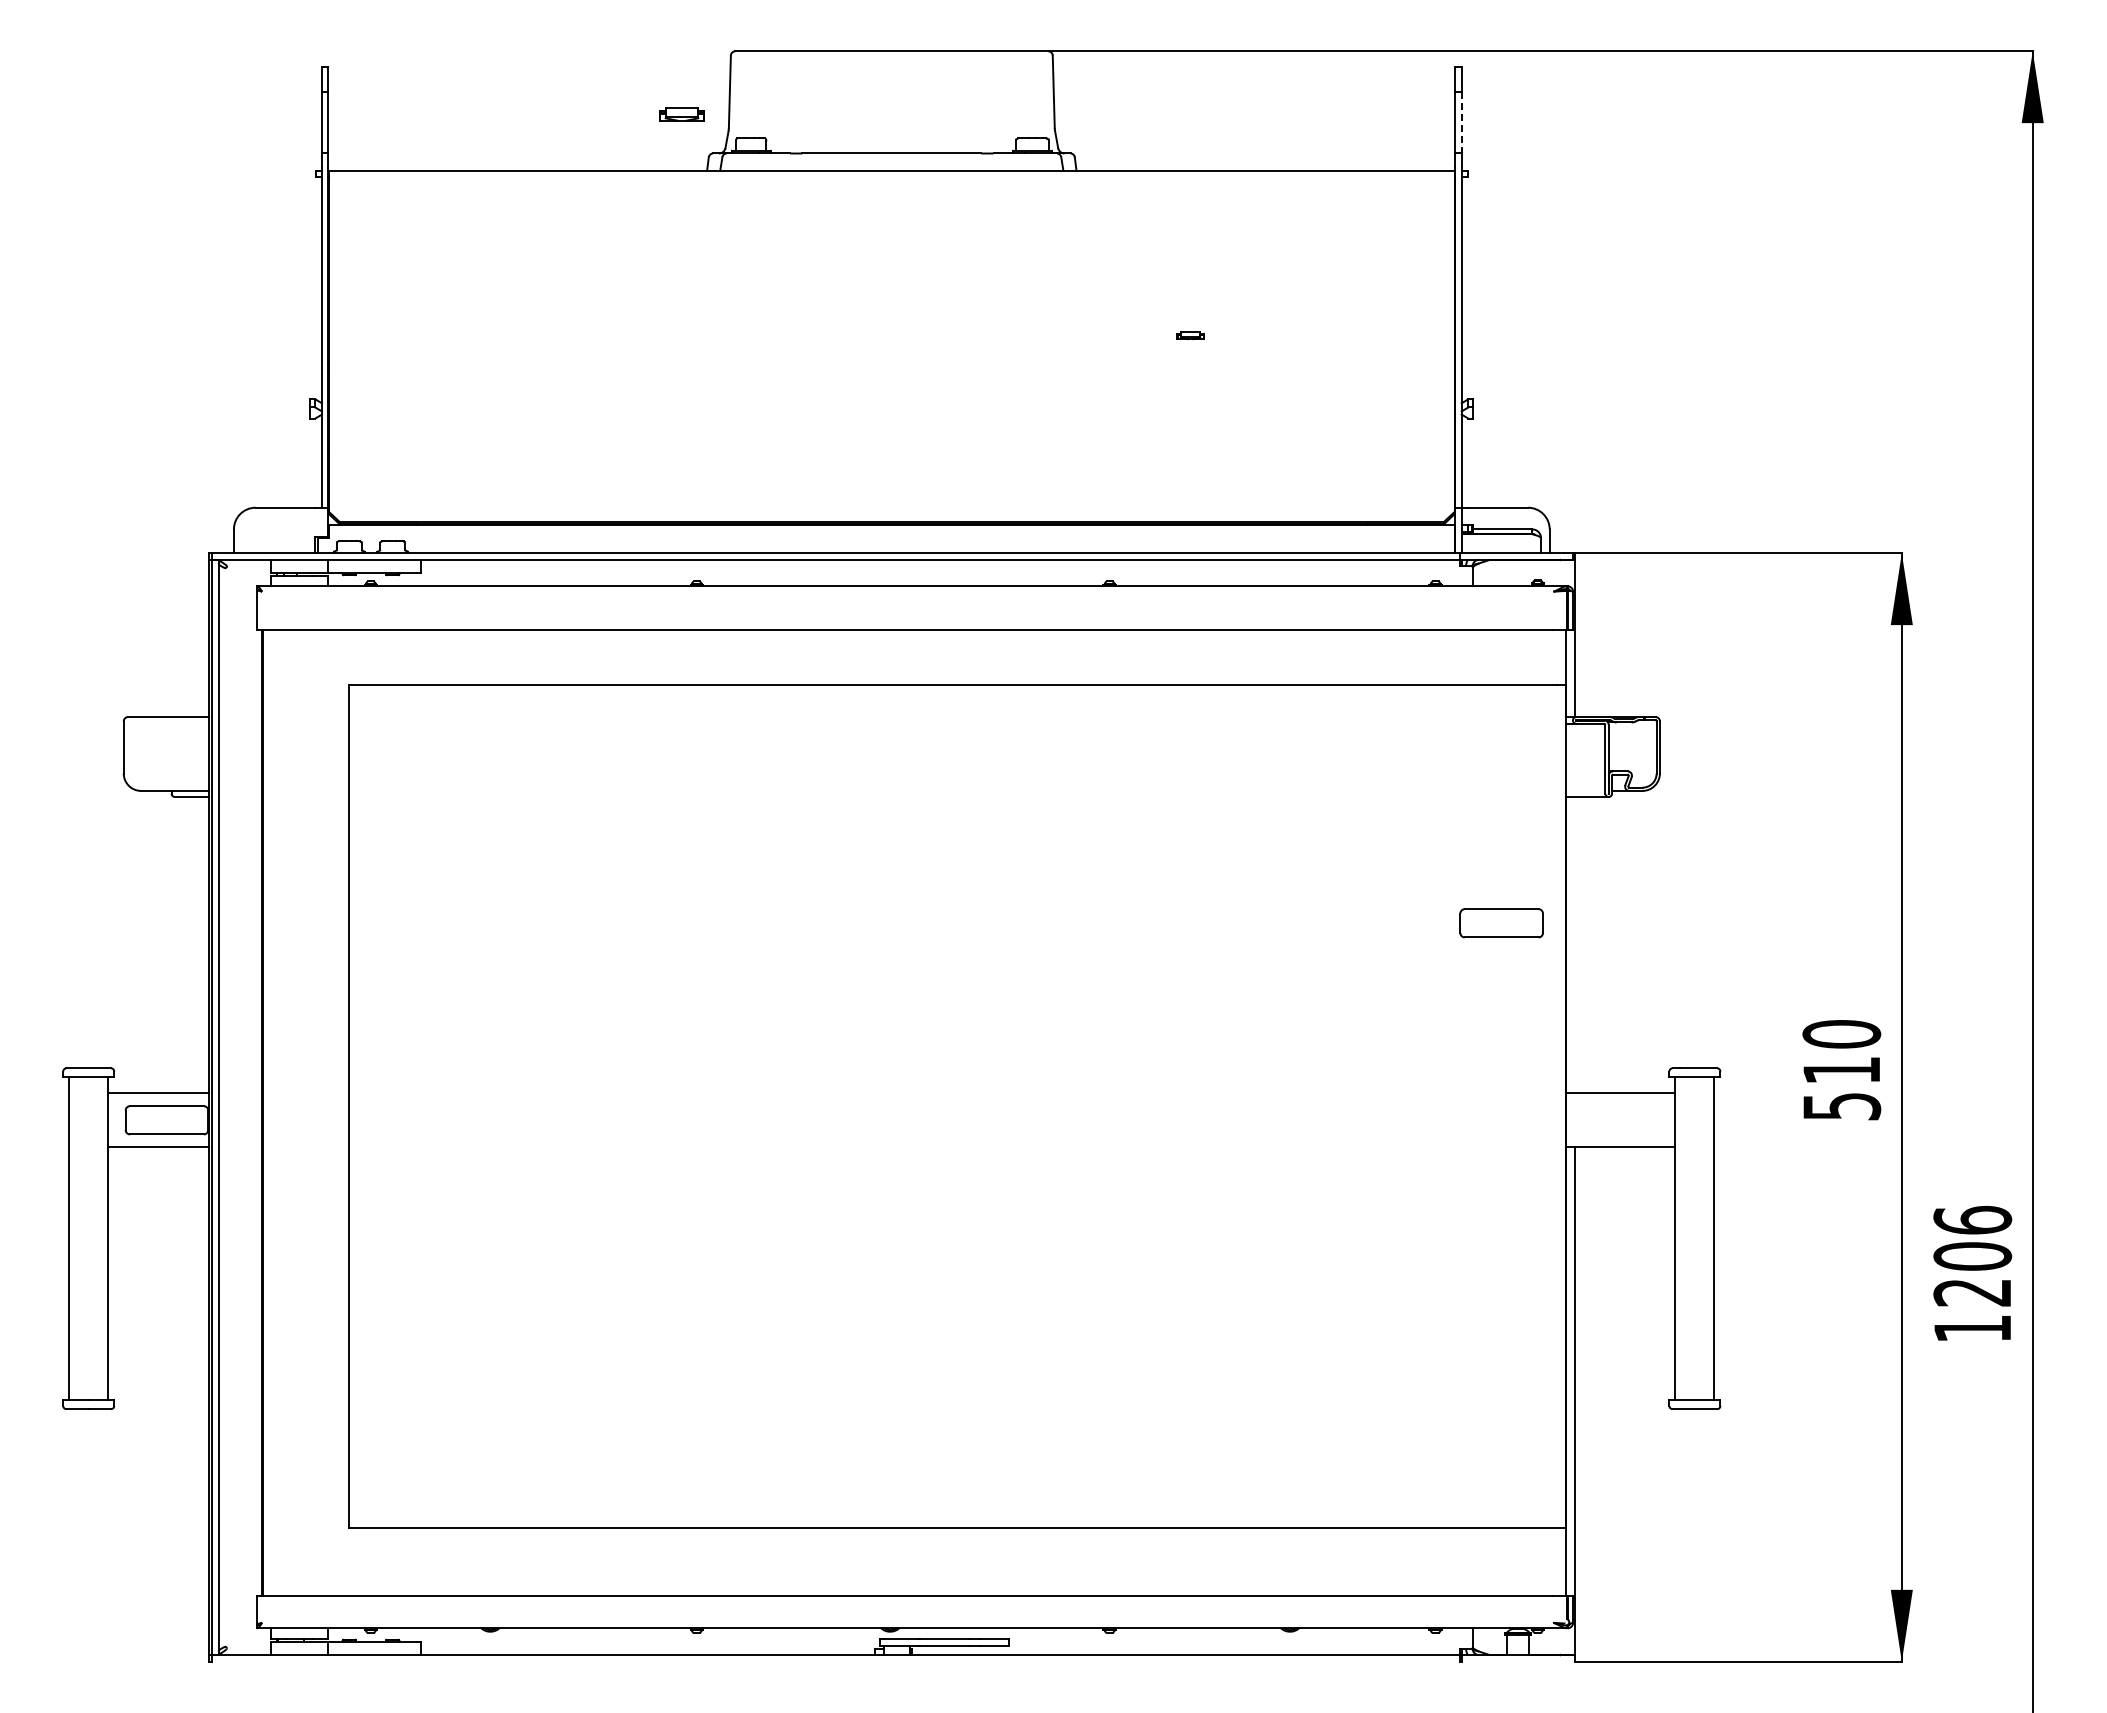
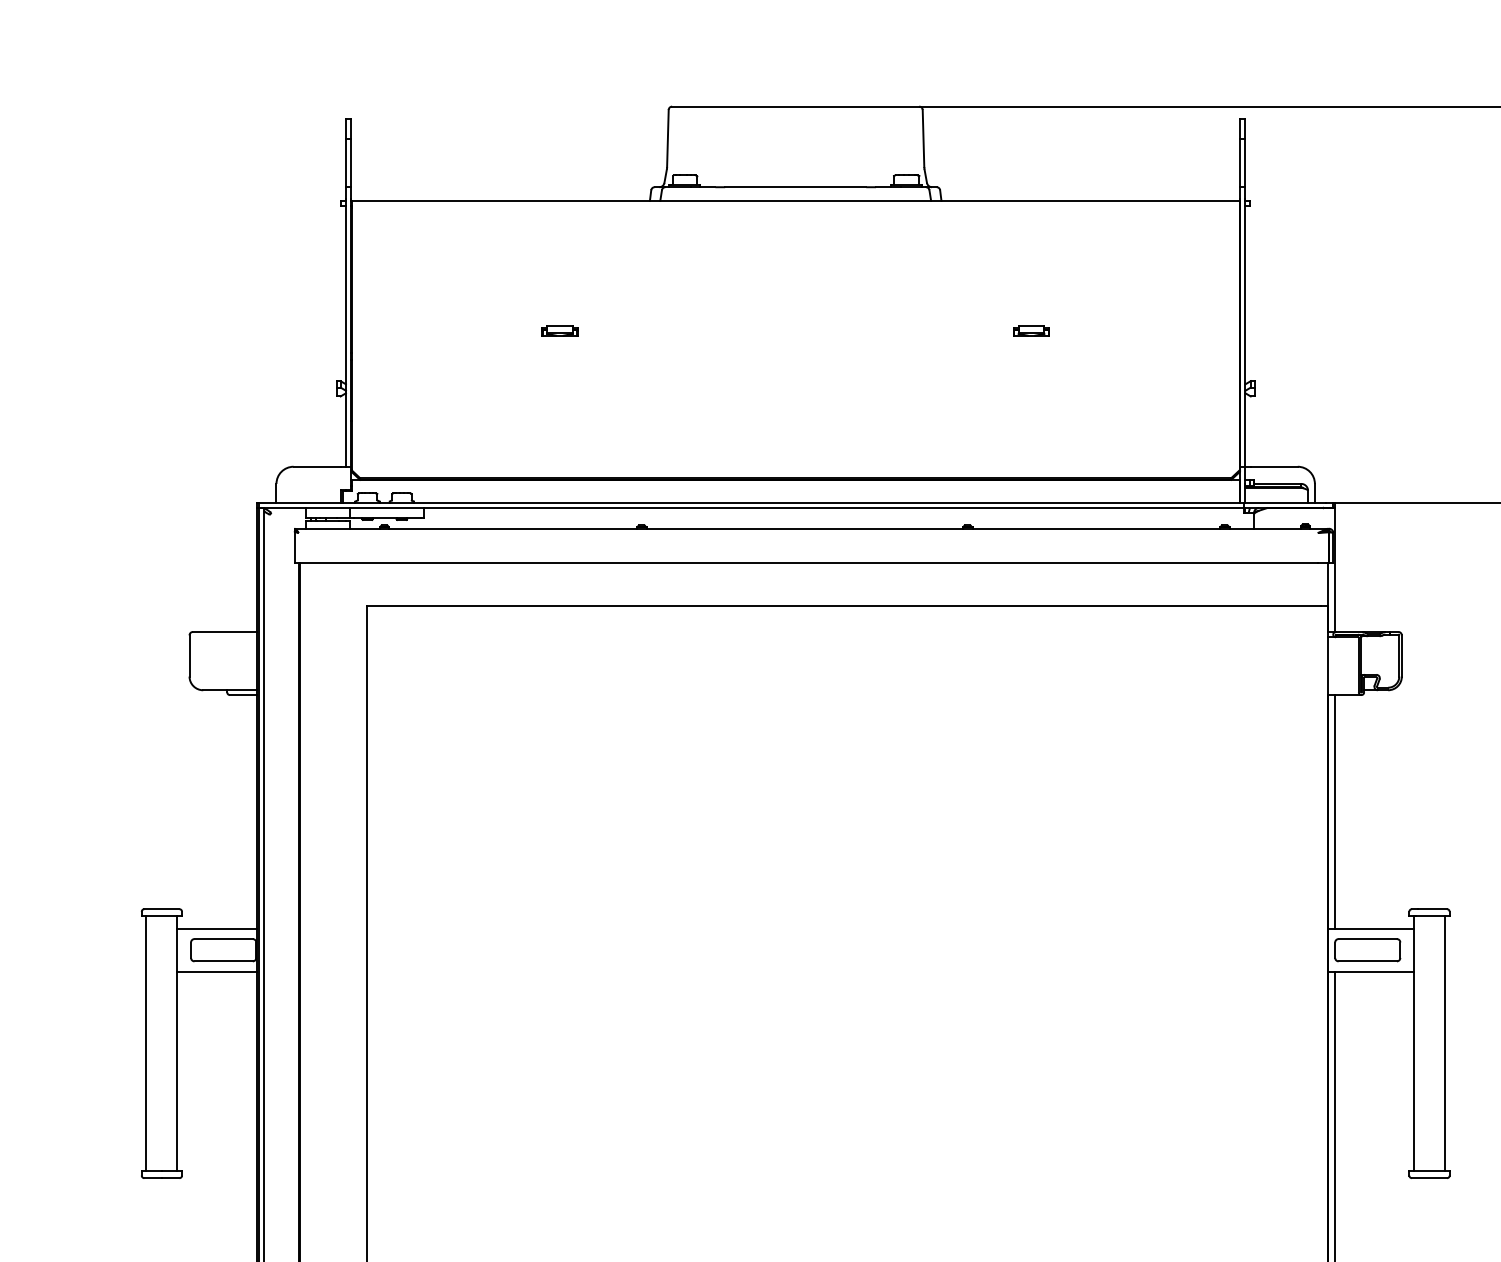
part: (681, 114) -> (559, 330), moved
line: (1461, 122) -> (1245, 162), dashed -> solid
part: (1190, 335) -> (1031, 330), size x1.67
part: (1501, 923) -> (1367, 950), moved
line: (1574, 945) -> (1334, 812), added

